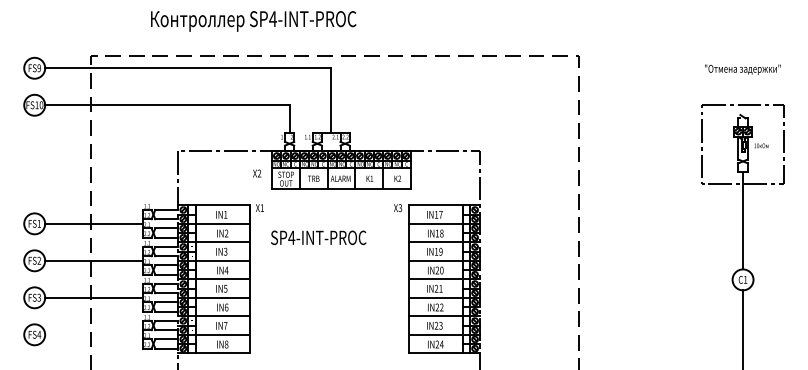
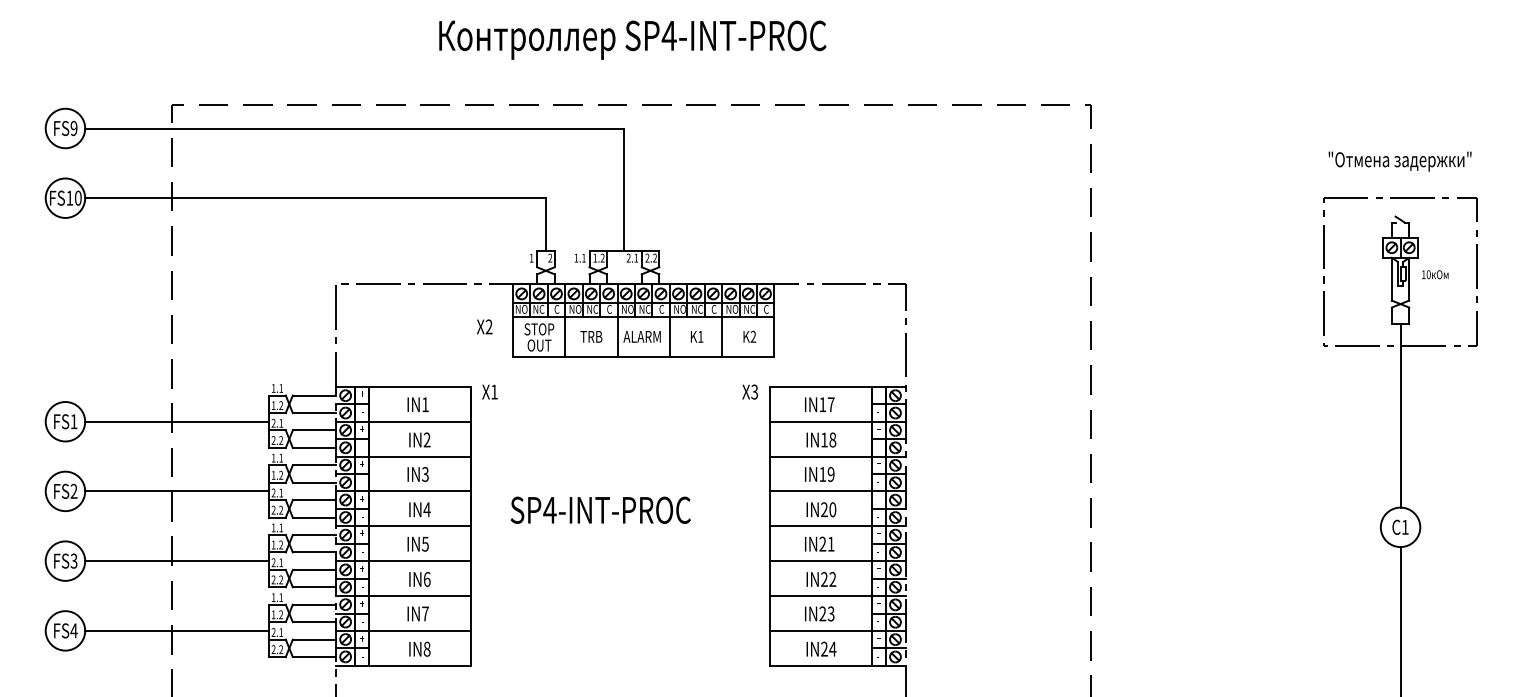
text: (253, 21) -> (632, 40), moved
text: (742, 69) -> (1399, 160), moved
text: (318, 237) -> (600, 509), moved
line: (93, 334) -> (176, 630), added

